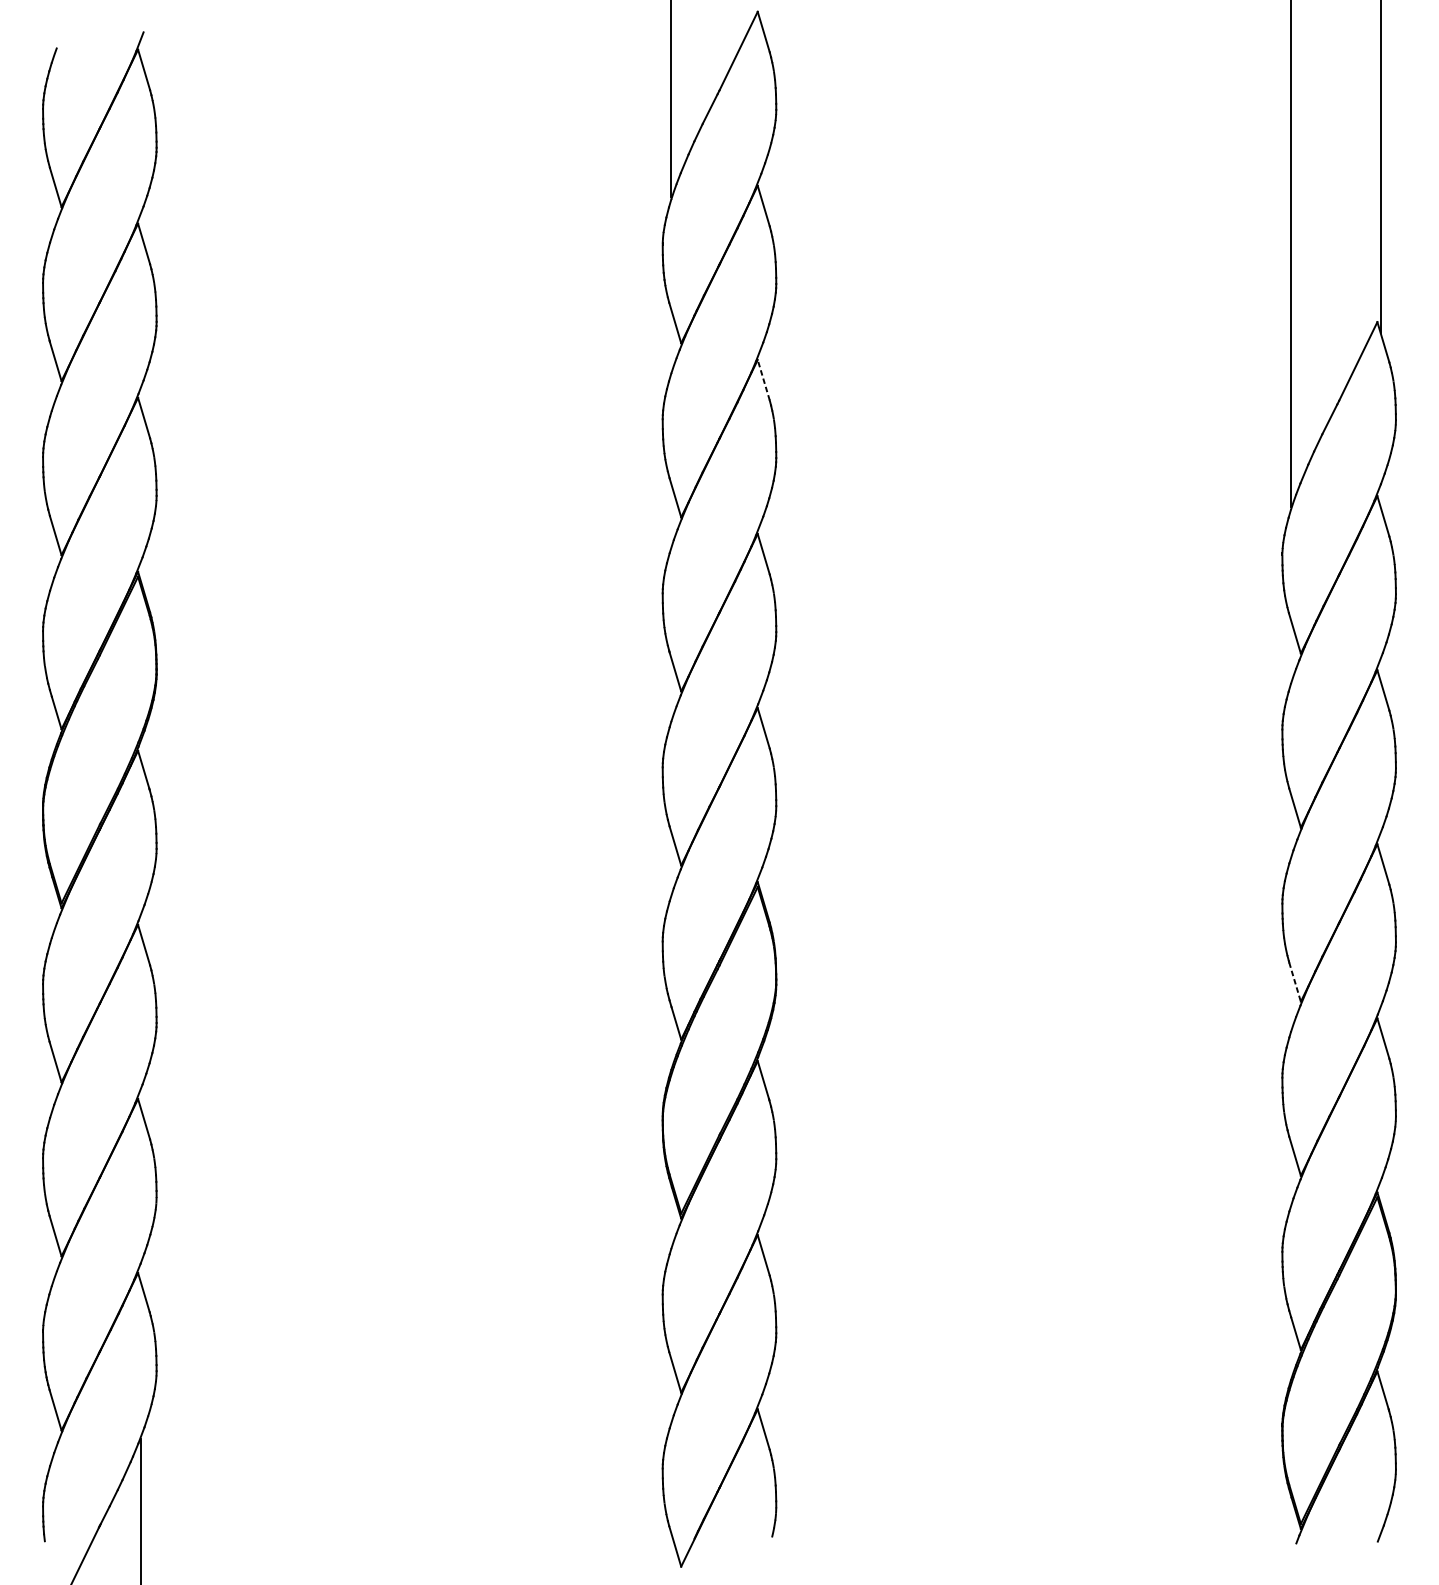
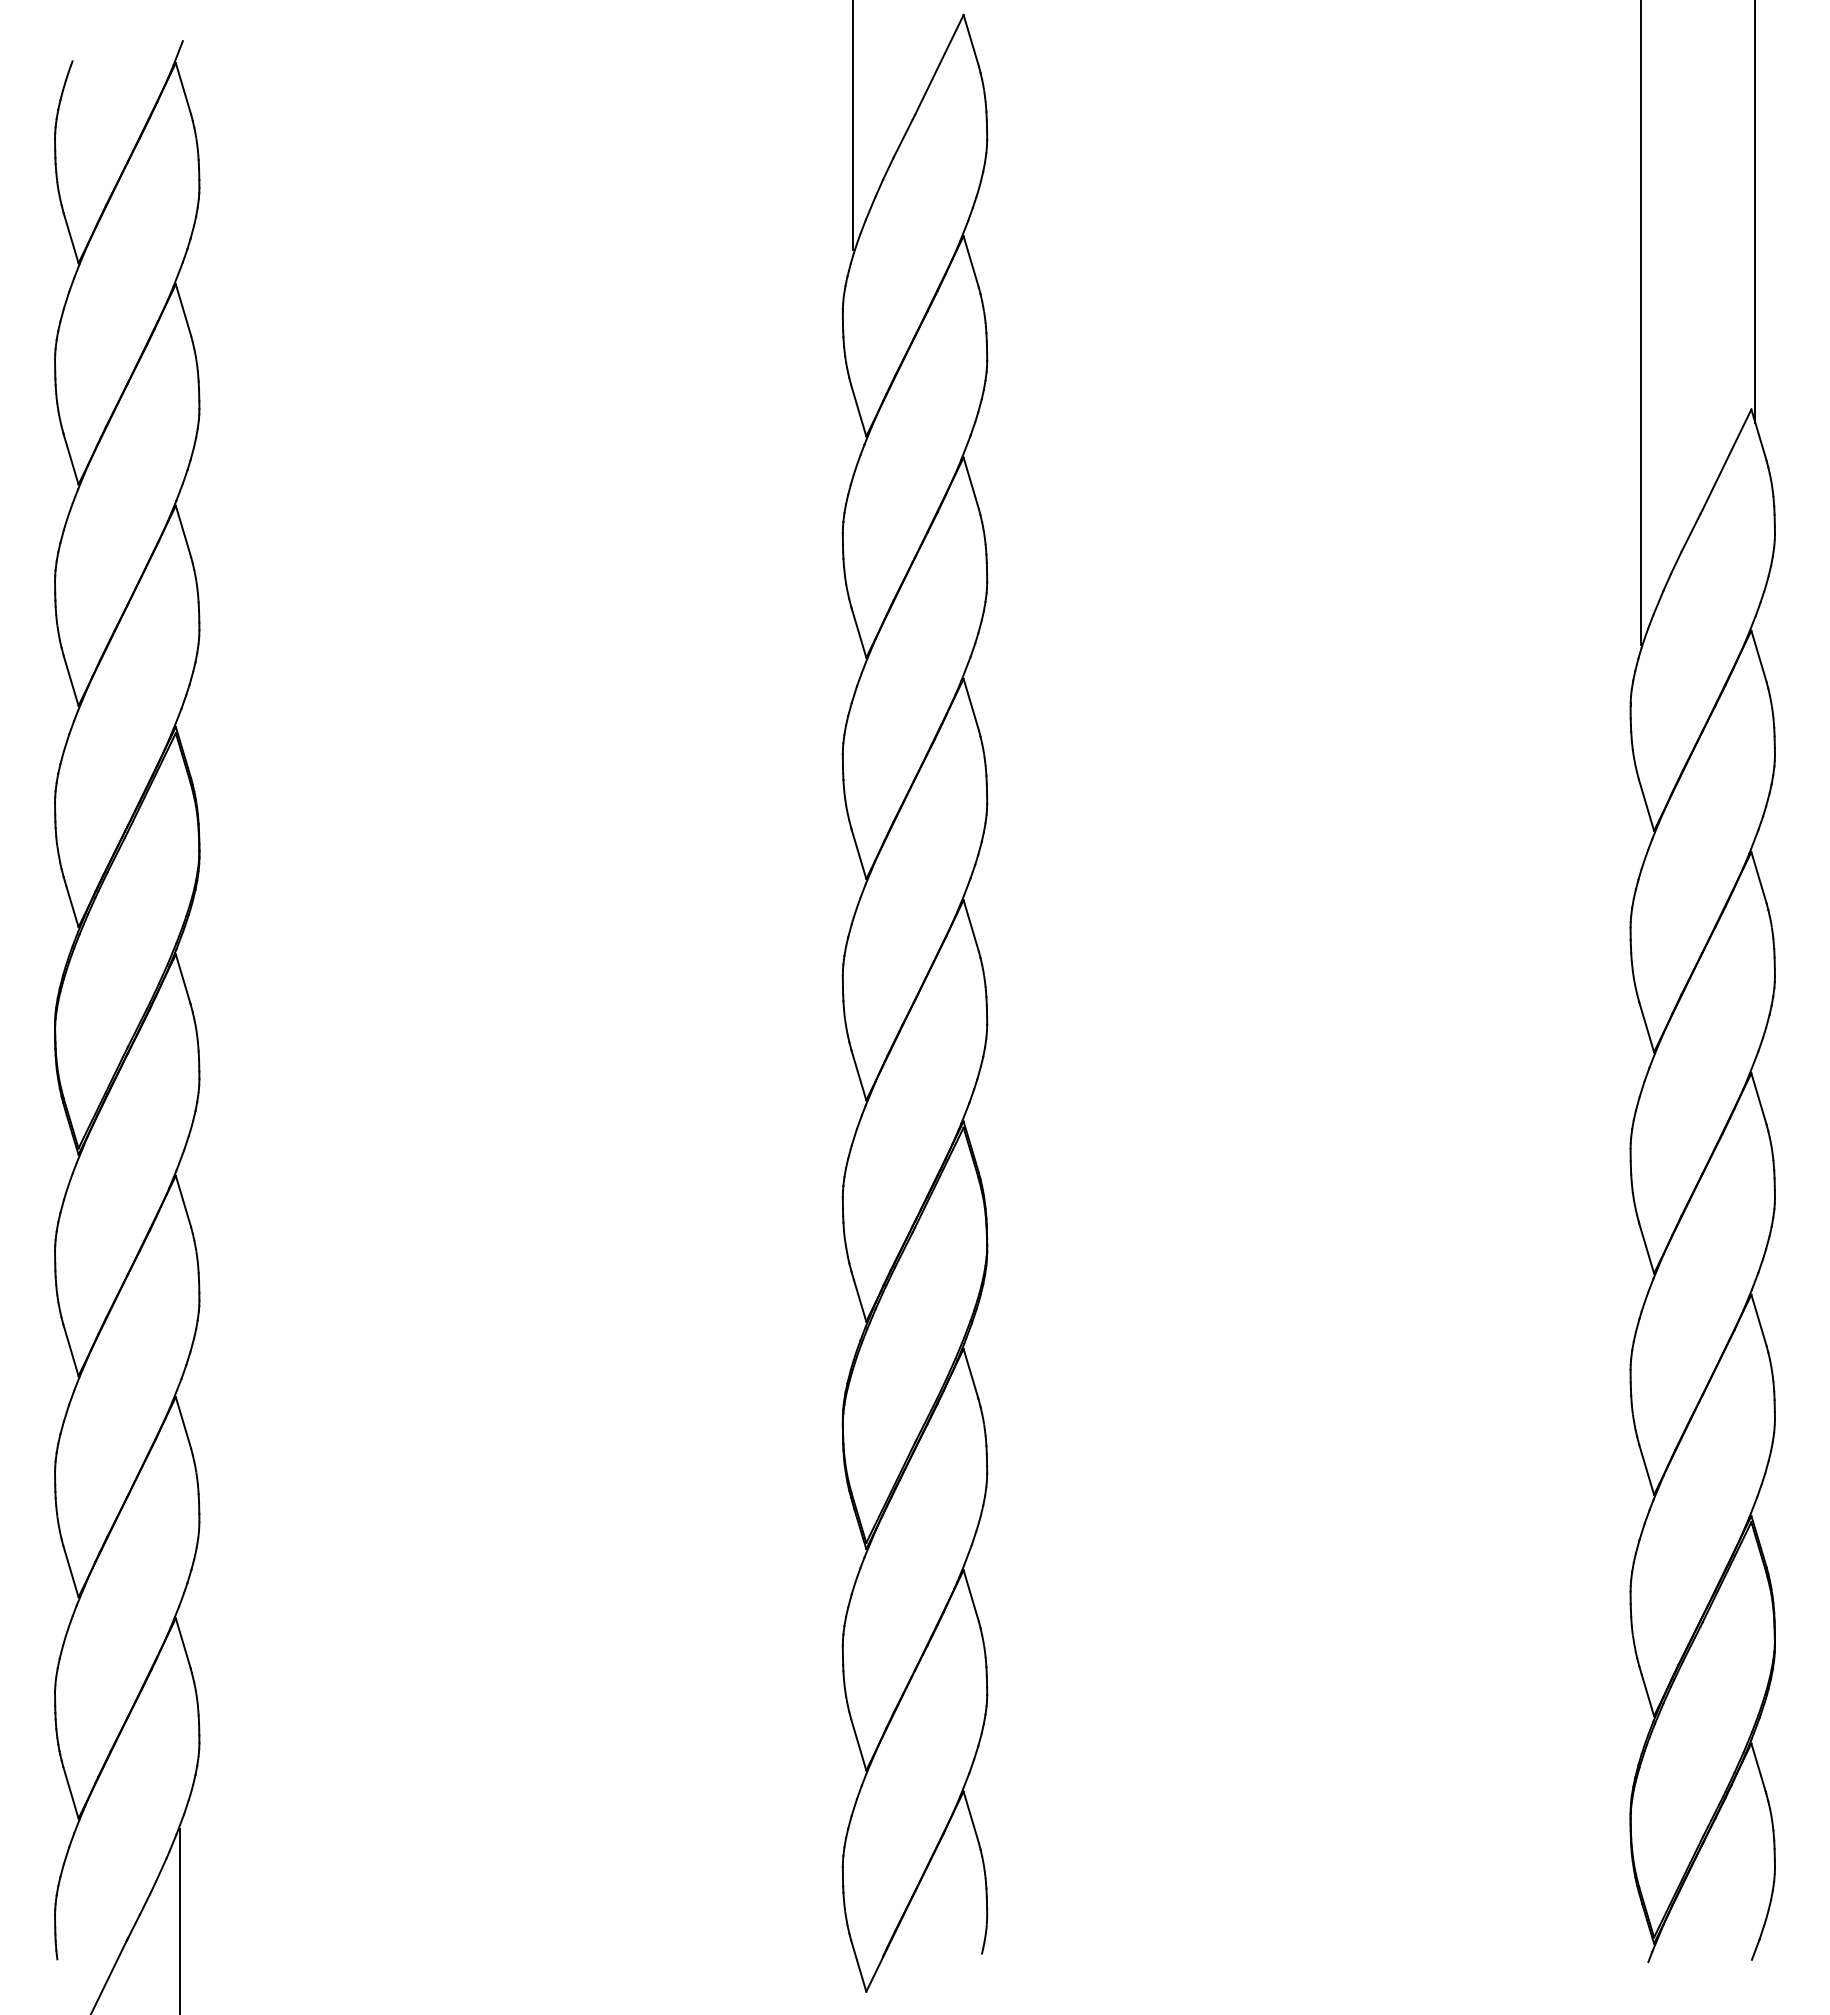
line: (763, 380) -> (971, 483), dashed -> solid
line: (1294, 982) -> (1646, 1248), dashed -> solid

